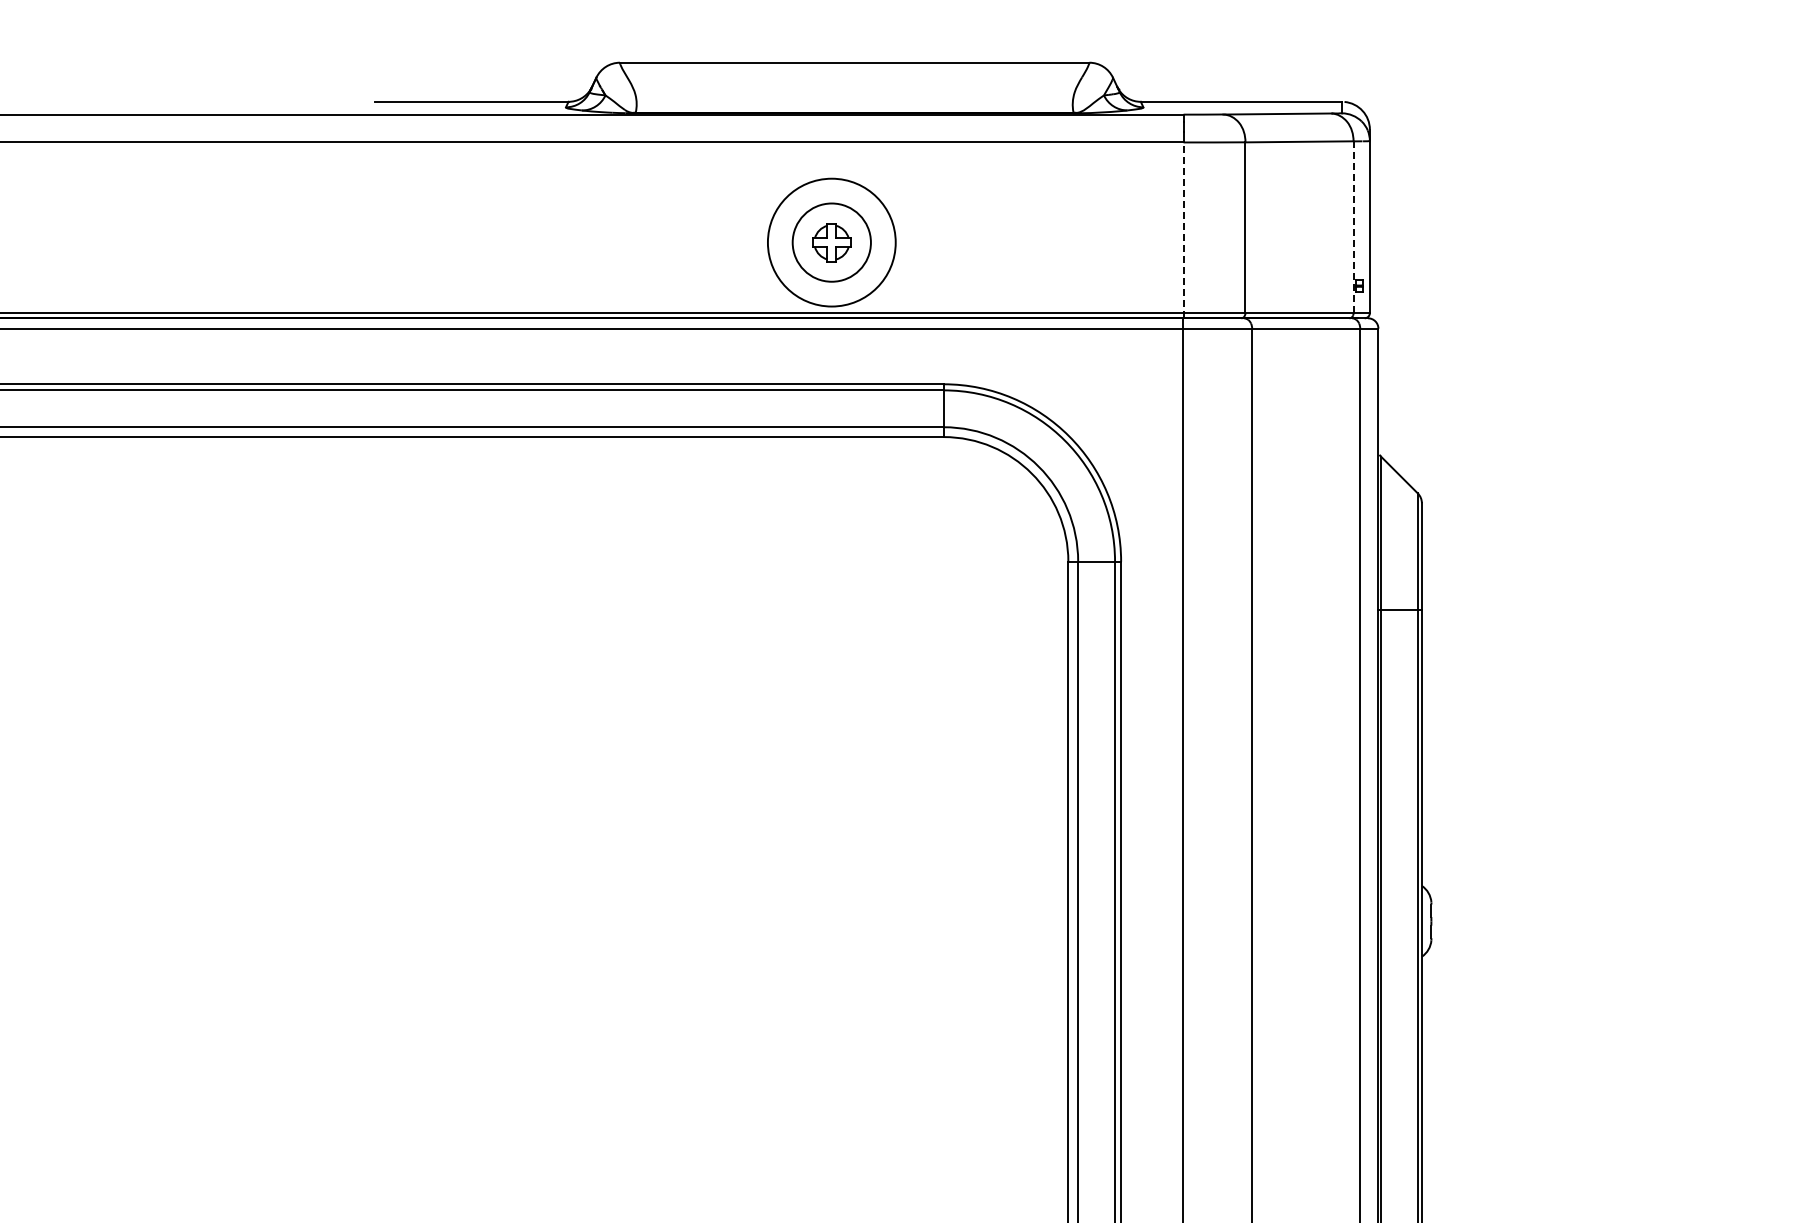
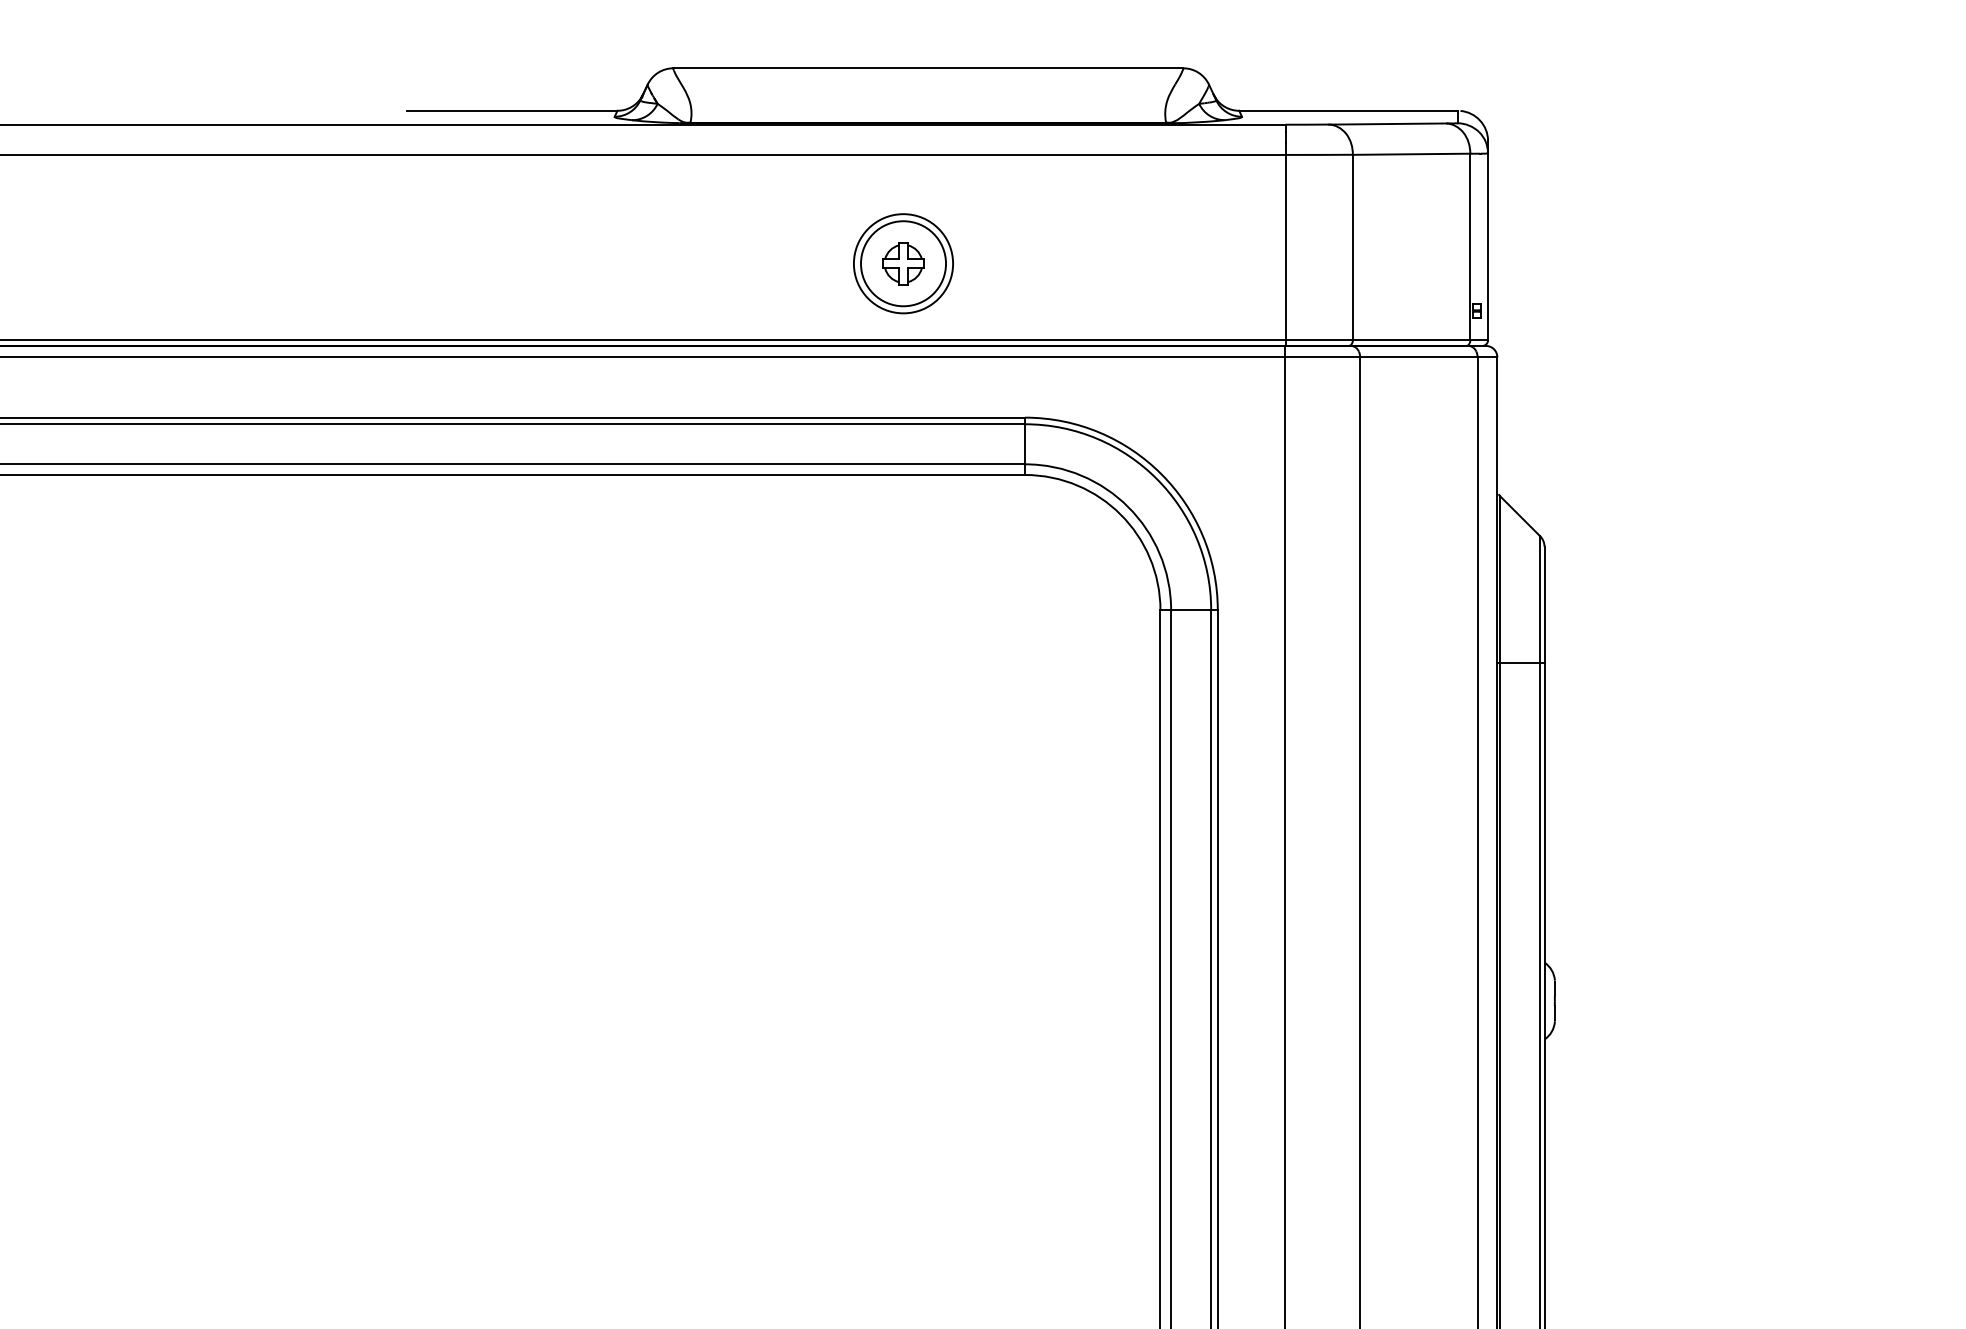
line: (1353, 227) -> (1470, 247), dashed -> solid
line: (1183, 230) -> (1285, 250), dashed -> solid
circle: (831, 242) -> (903, 263), size x0.71

